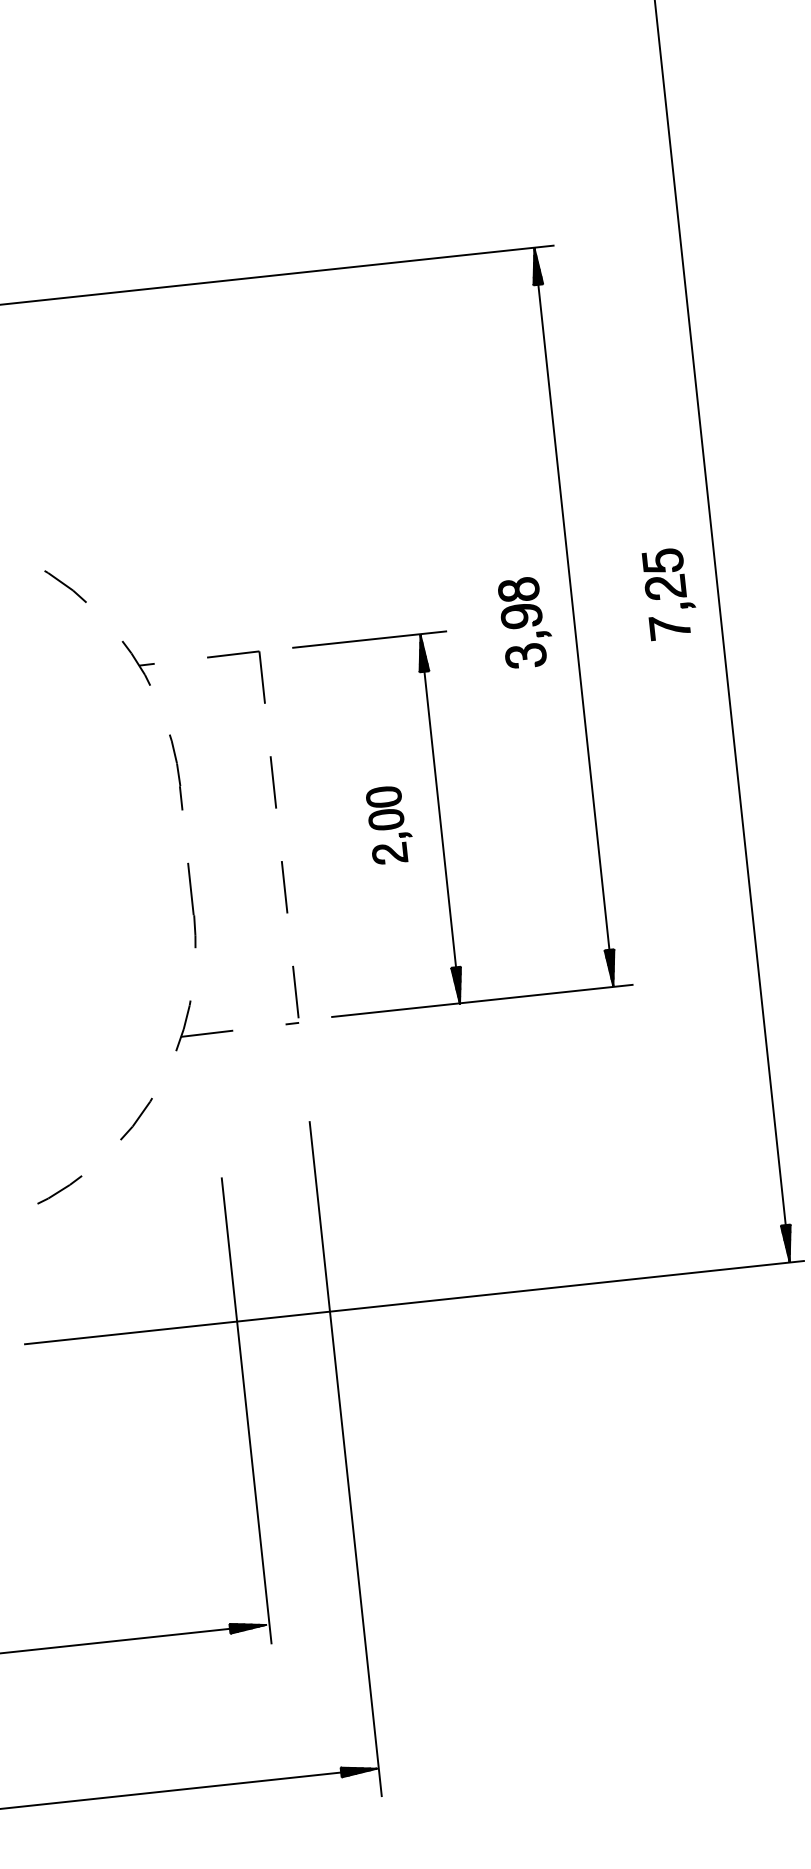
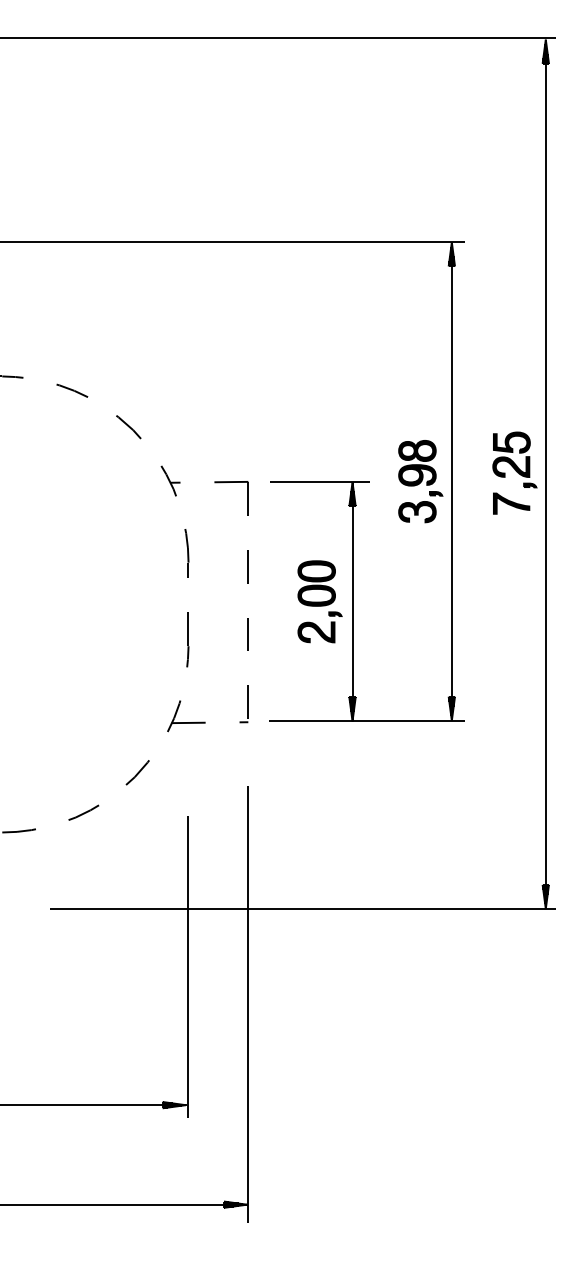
part: (669, 592) -> (514, 472), size x1.43
part: (525, 622) -> (420, 481), size x1.43
part: (389, 824) -> (319, 601), size x1.67

